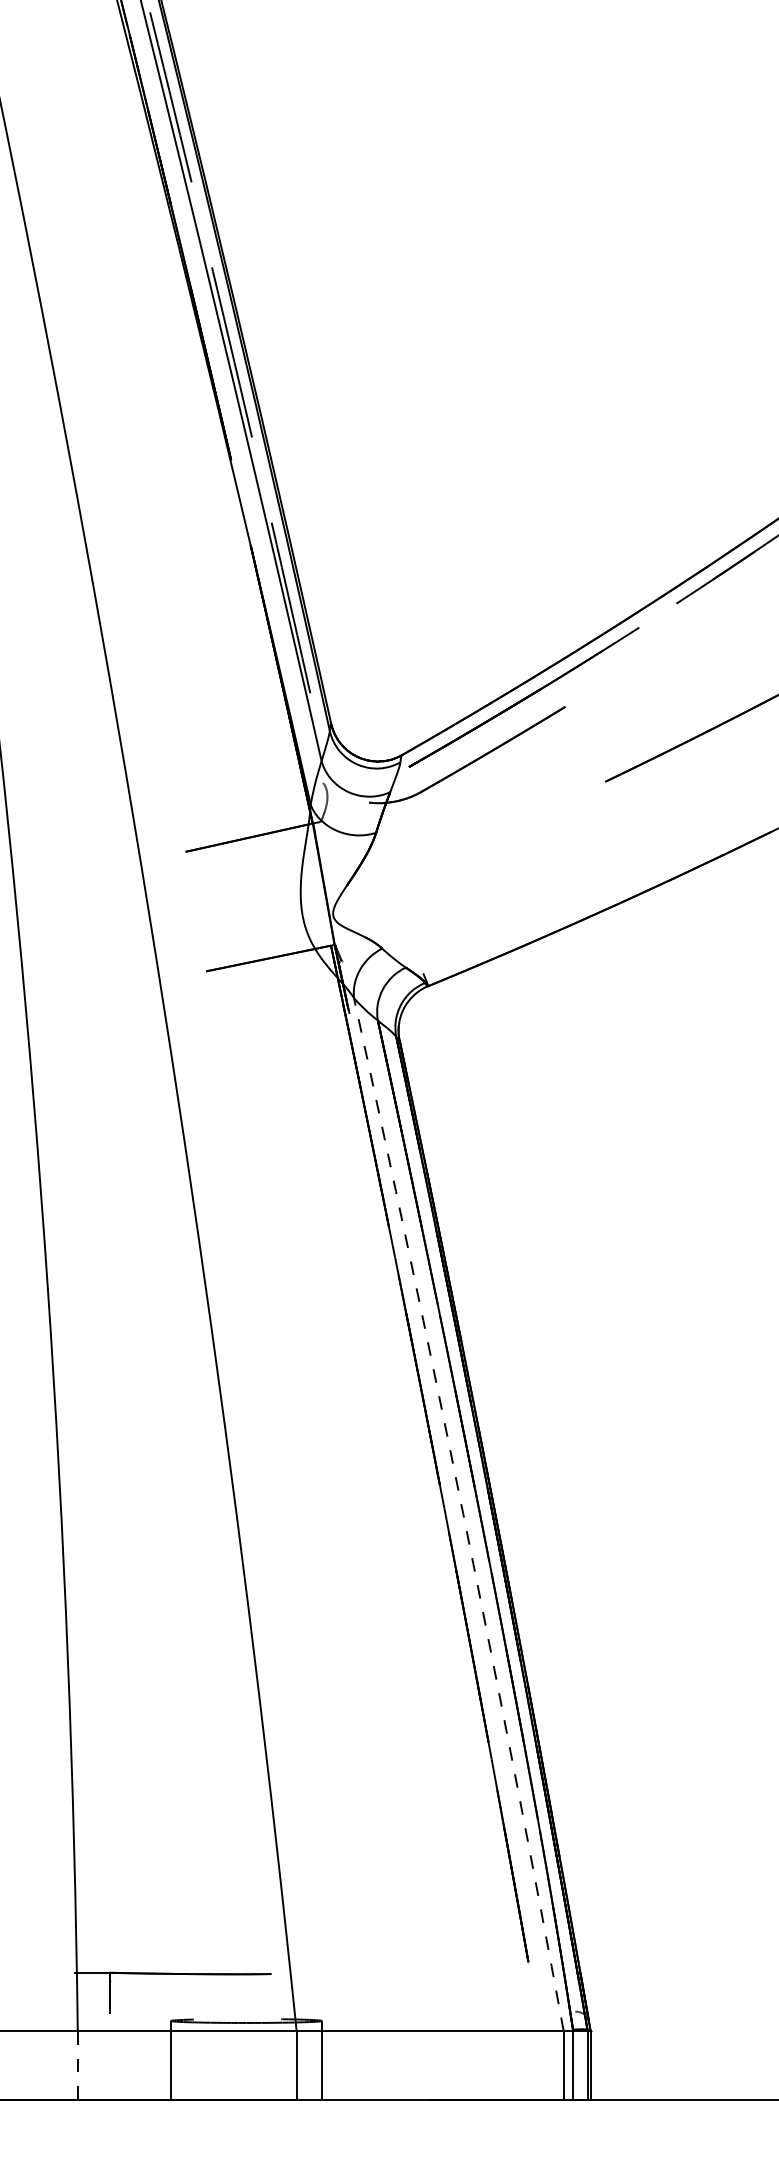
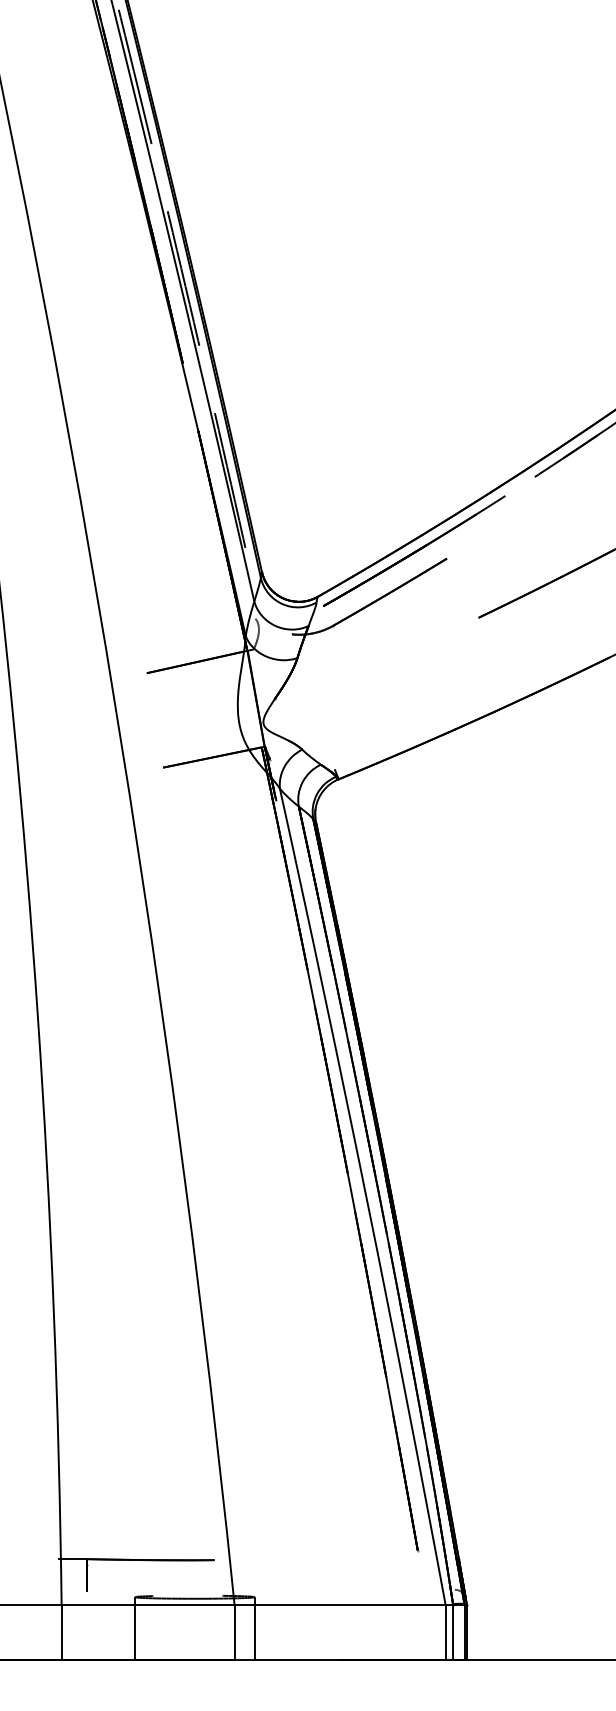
arc: (463, 1513) -> (366, 1196), dashed -> solid
line: (77, 2065) -> (61, 1632), dashed -> solid

